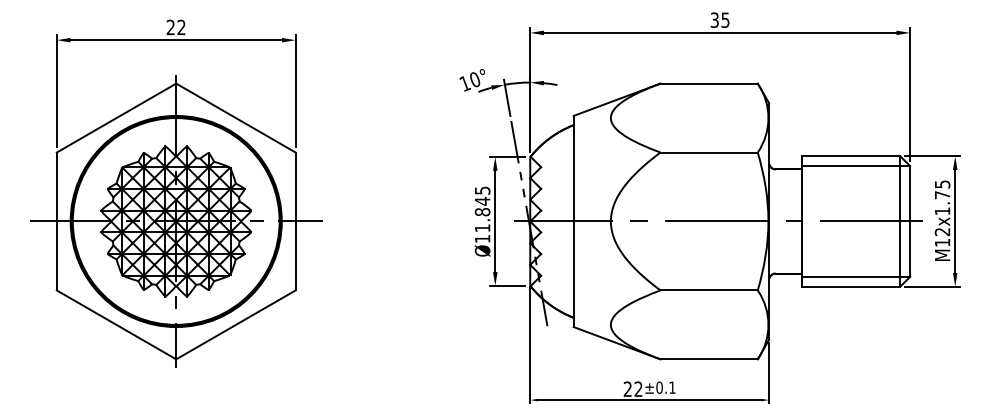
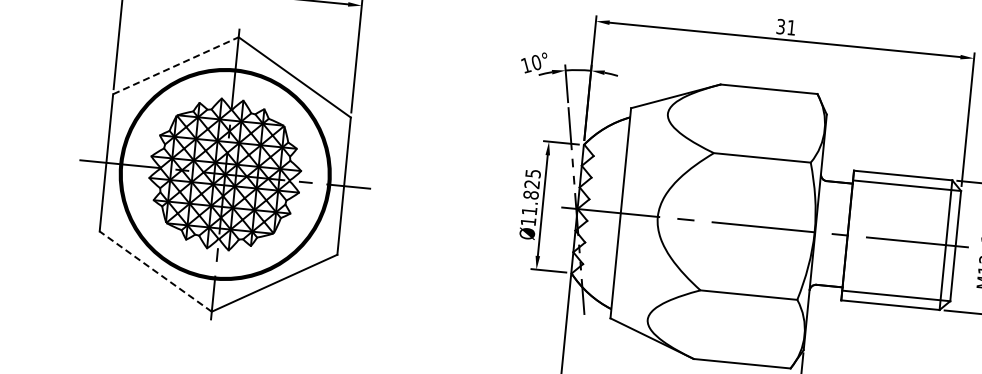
text: (725, 20) -> (791, 28), 35 -> 31
line: (116, 118) -> (175, 66), solid -> dashed
text: (482, 201) -> (532, 184), Ø11.845 -> Ø11.825
line: (116, 324) -> (155, 271), solid -> dashed

